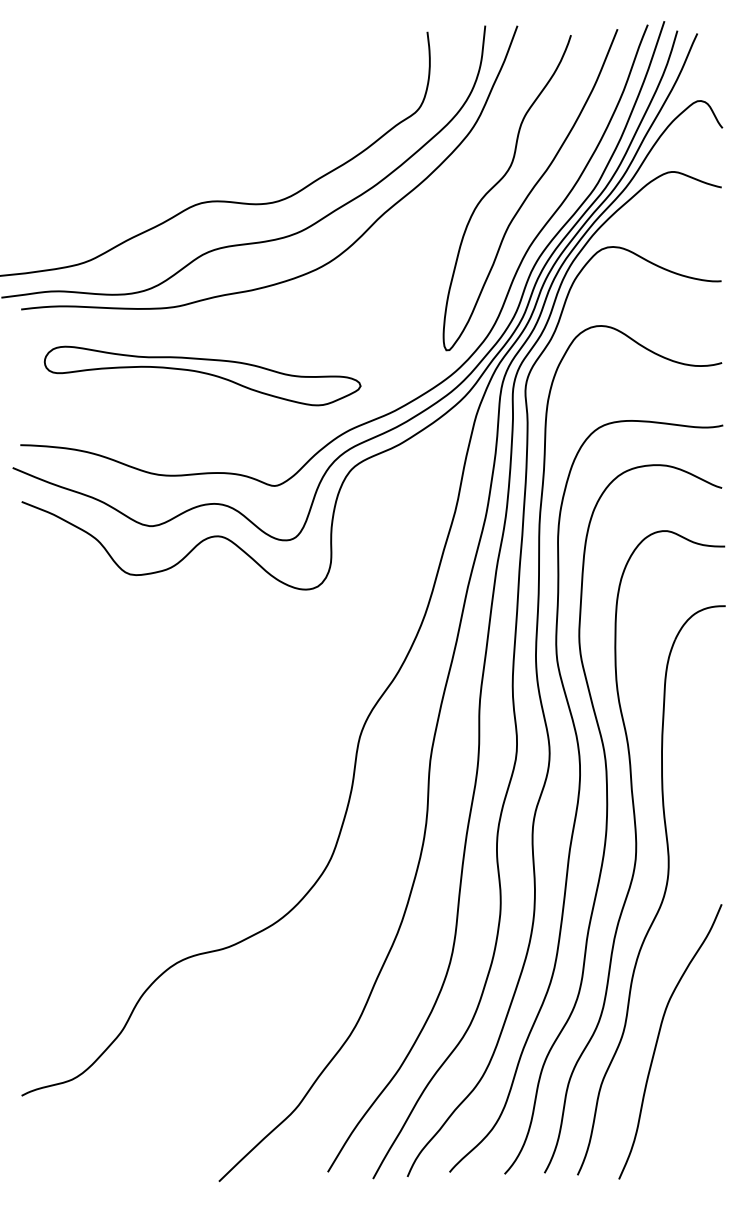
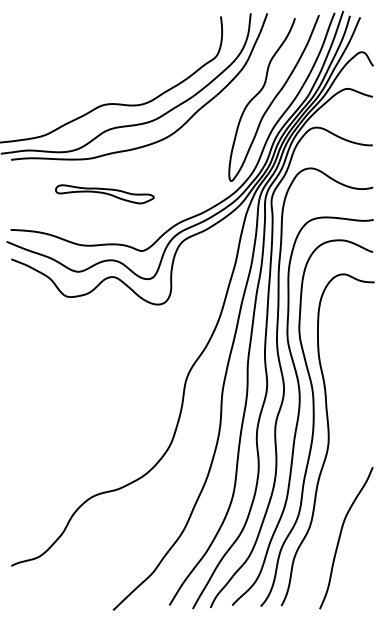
part: (202, 376) -> (104, 194), size x0.6
part: (662, 891) -> (342, 460), removed

